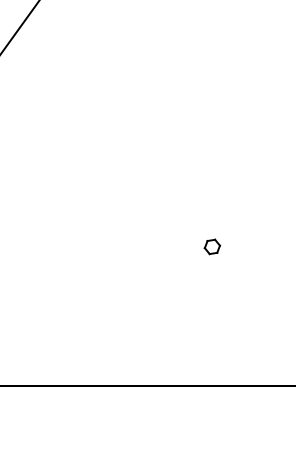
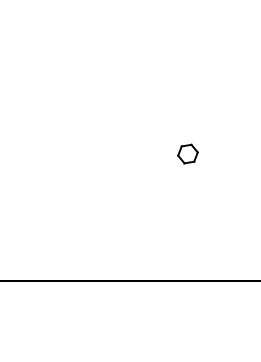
part: (212, 246) -> (188, 153), size x1.43

